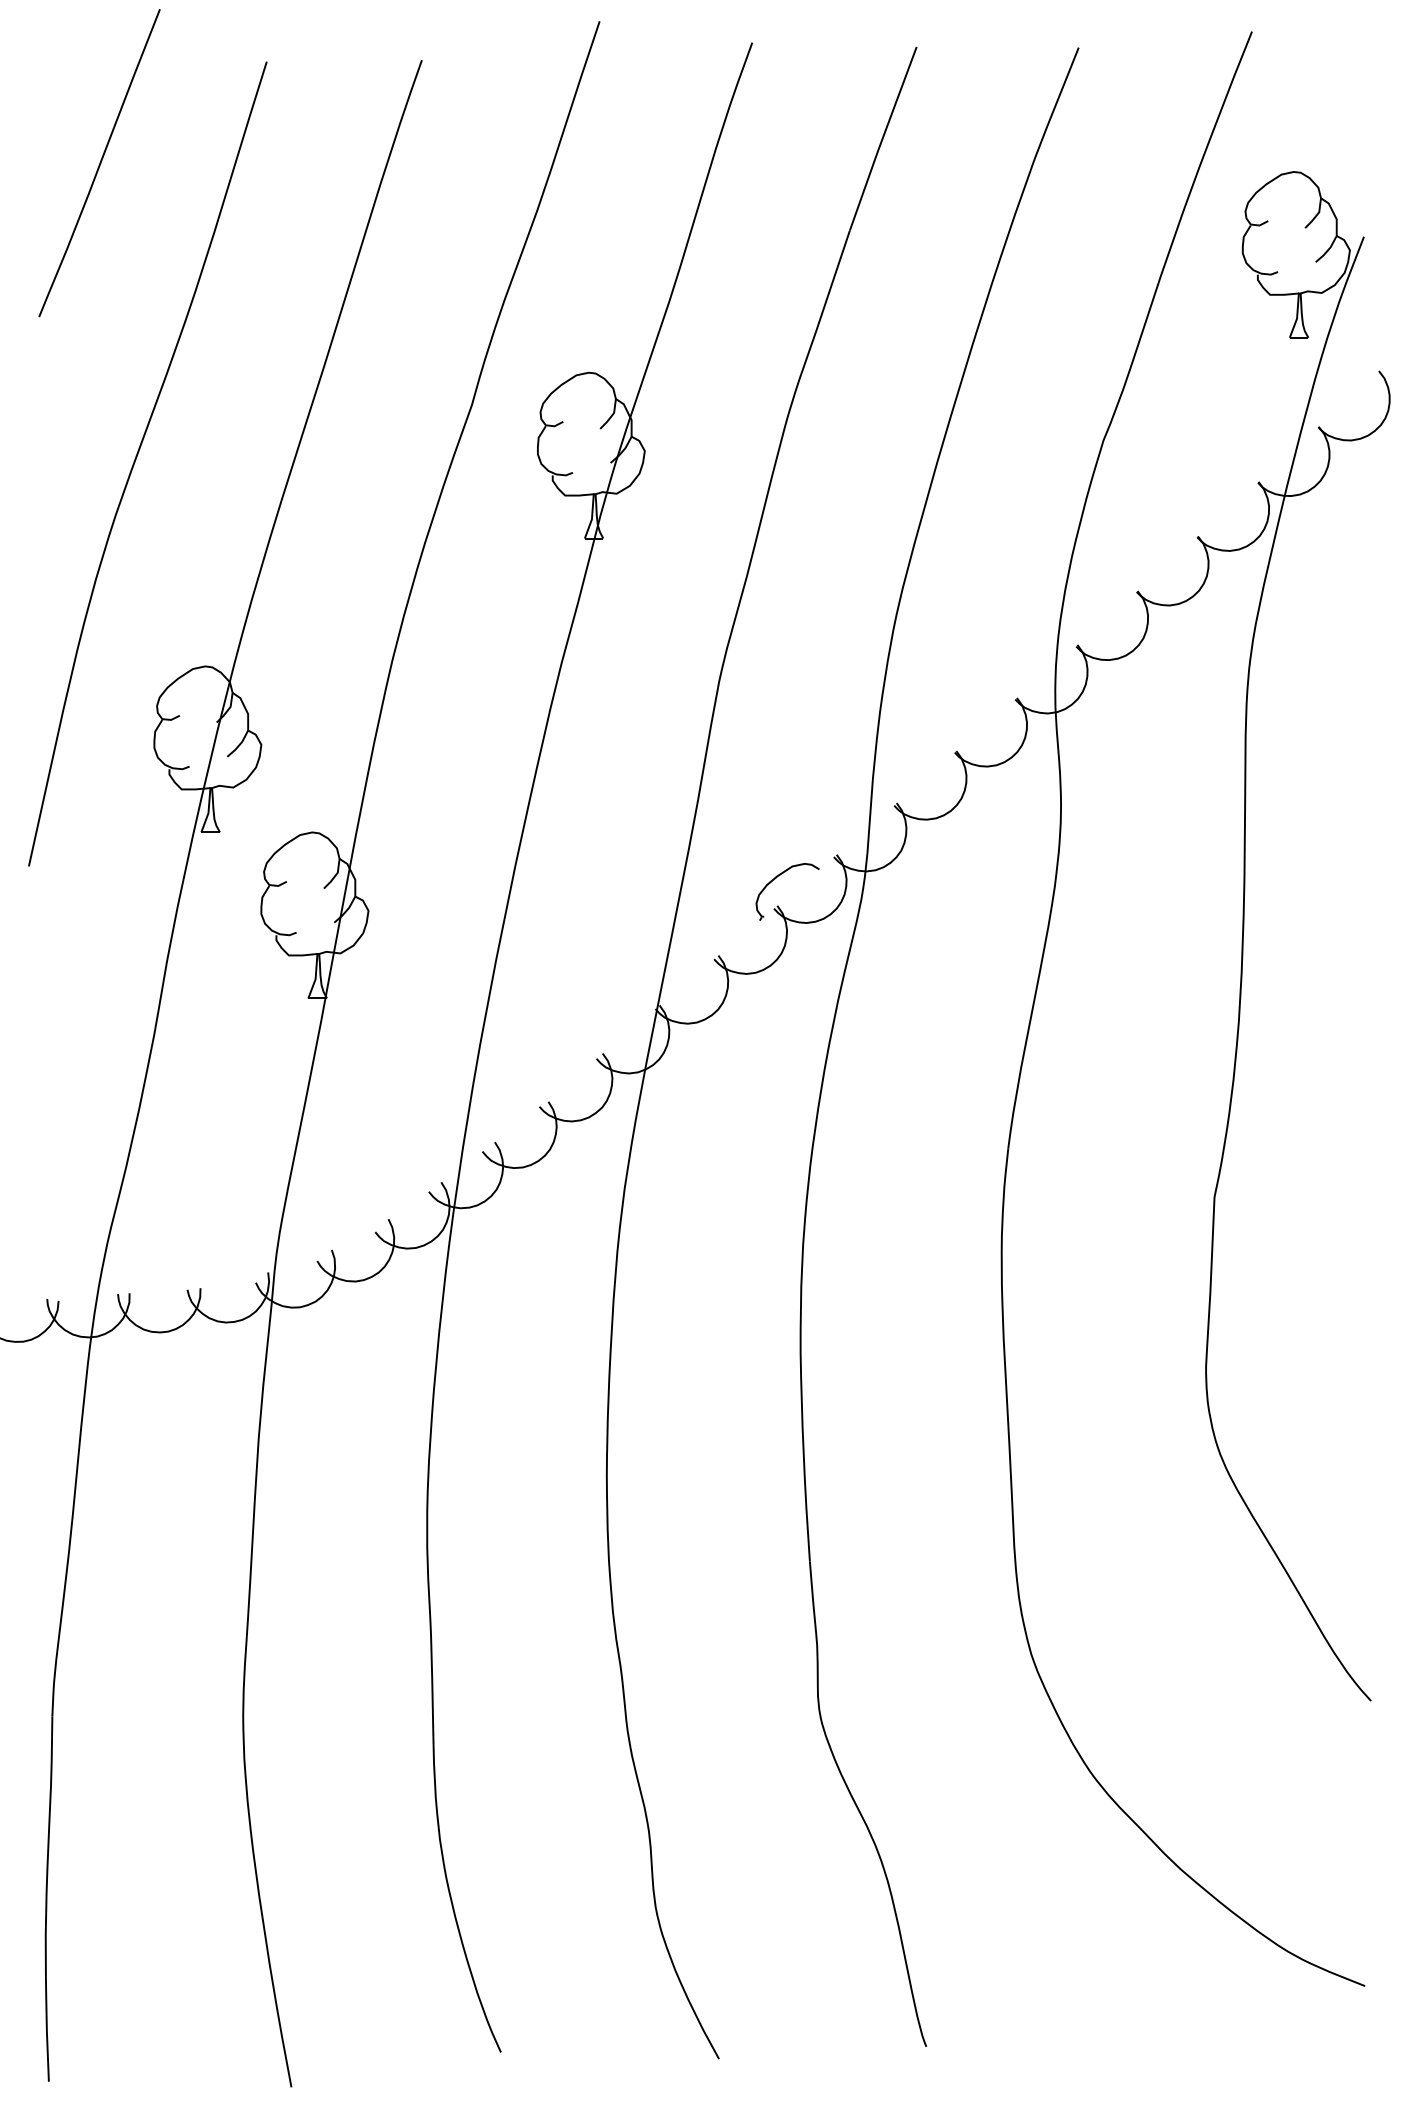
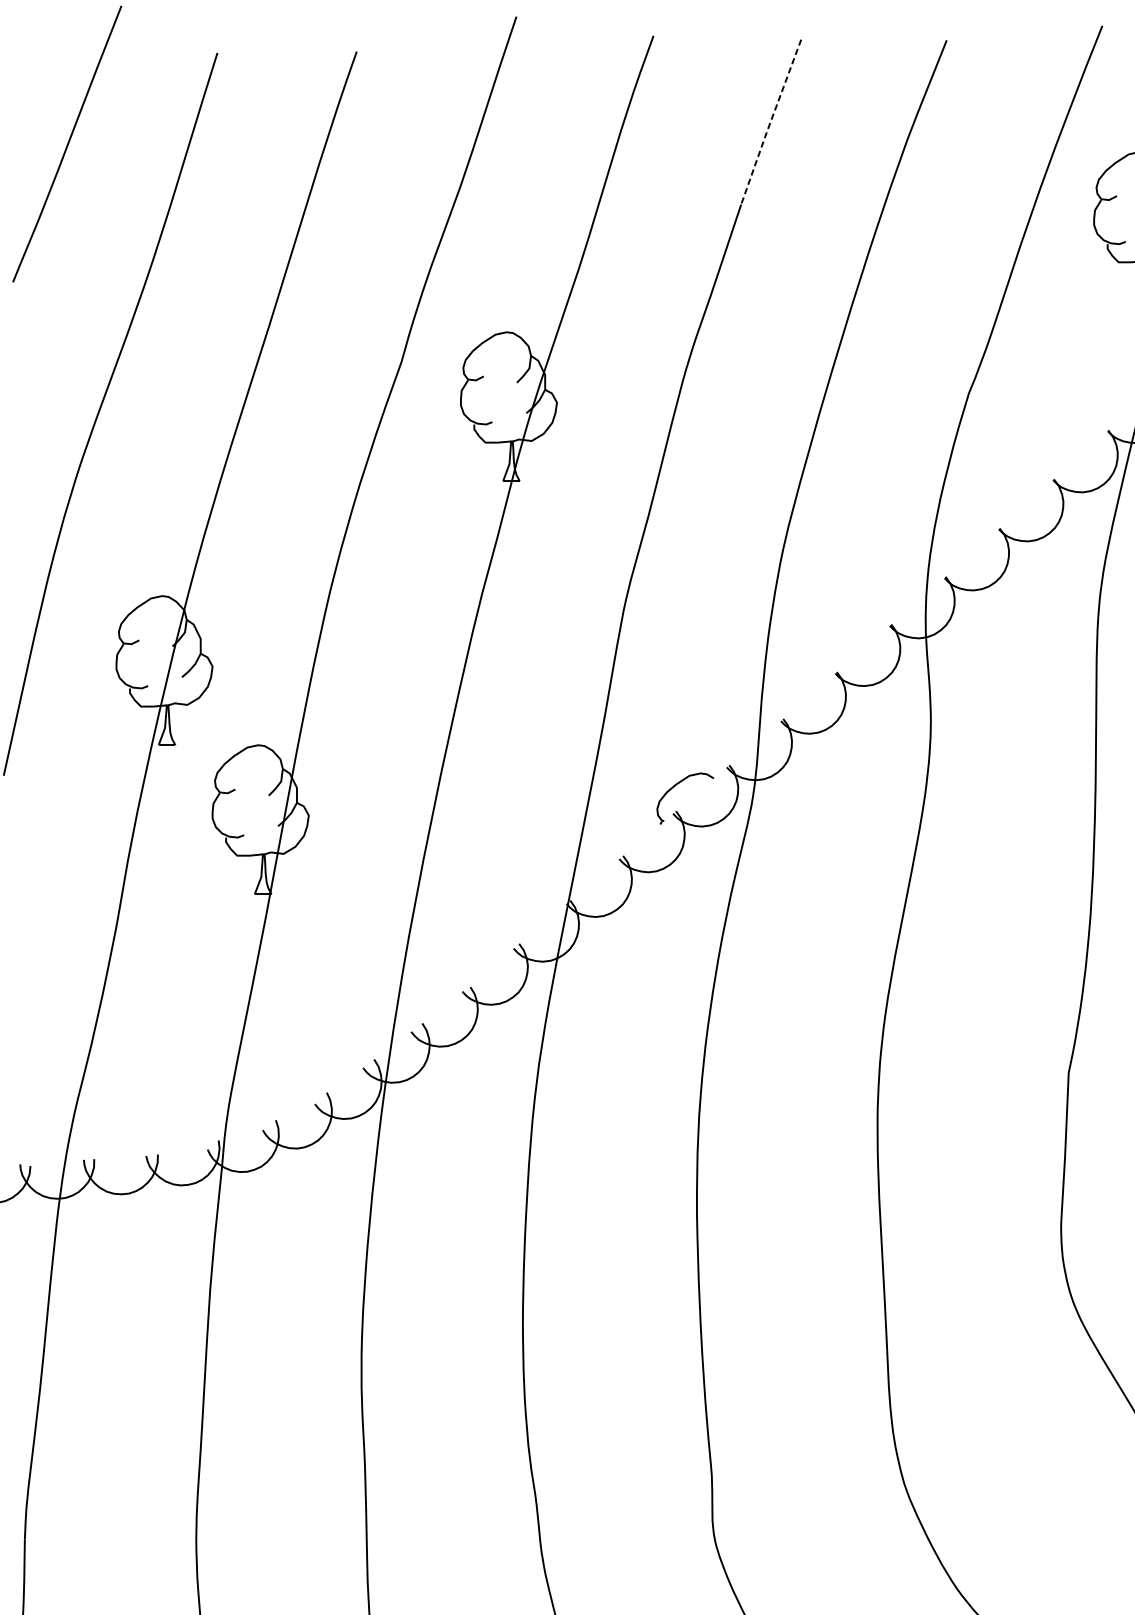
line: (882, 139) -> (770, 122), solid -> dashed

